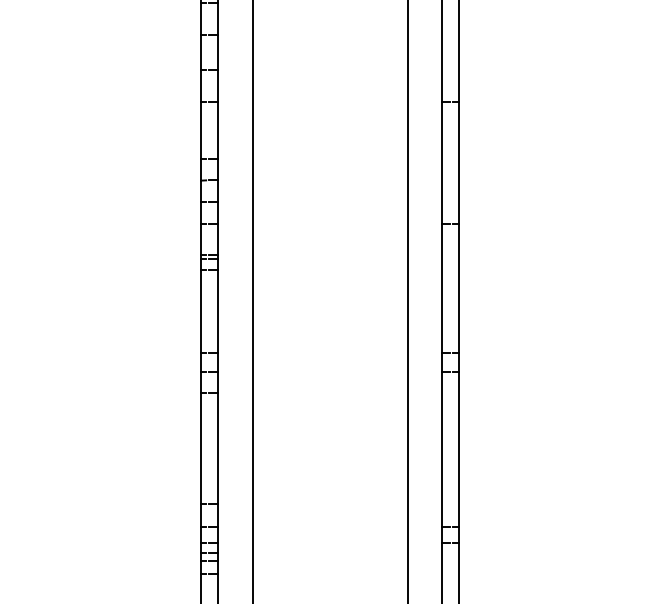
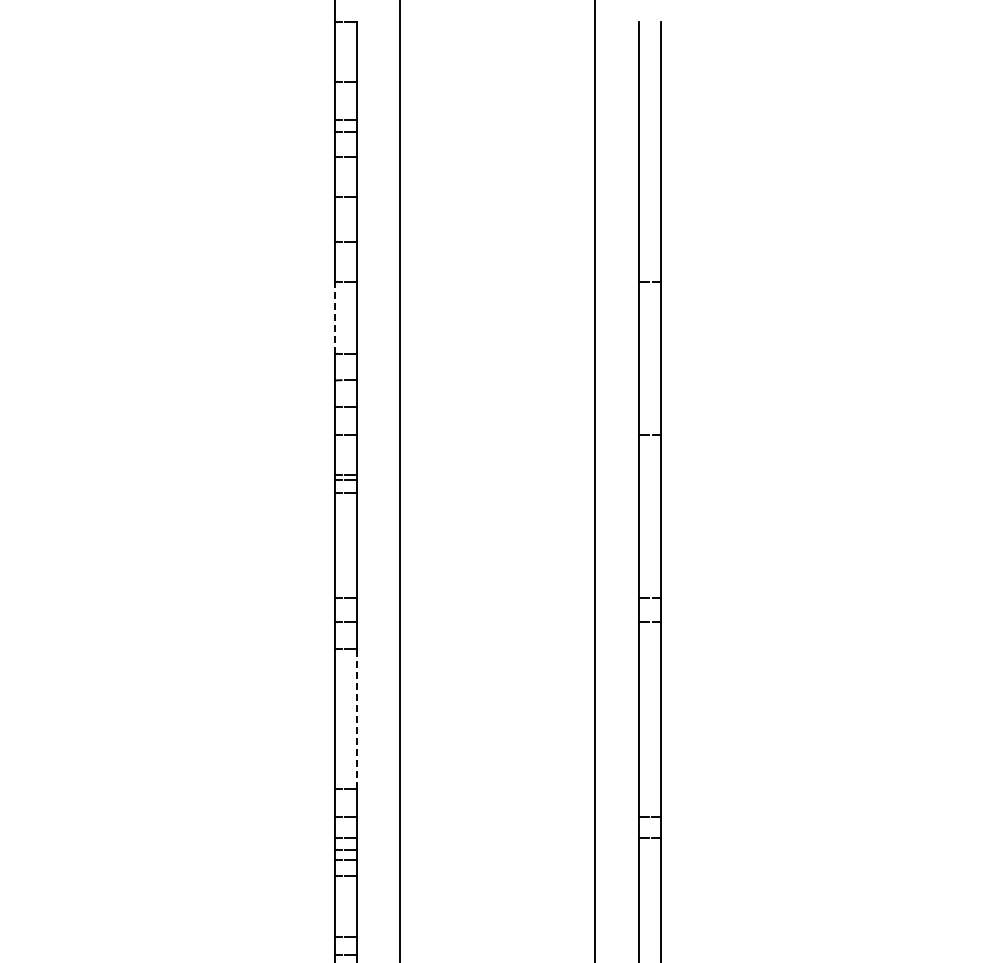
line: (201, 130) -> (335, 317), solid -> dashed
line: (217, 448) -> (356, 718), solid -> dashed

